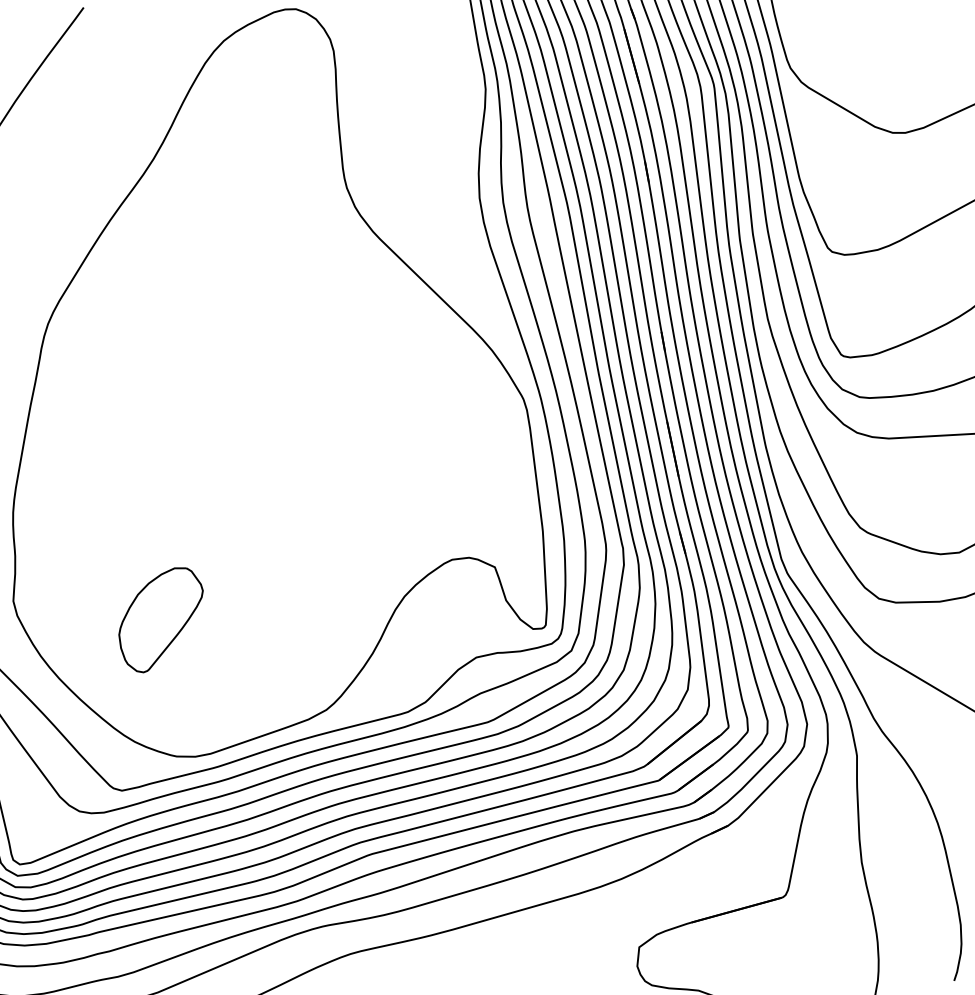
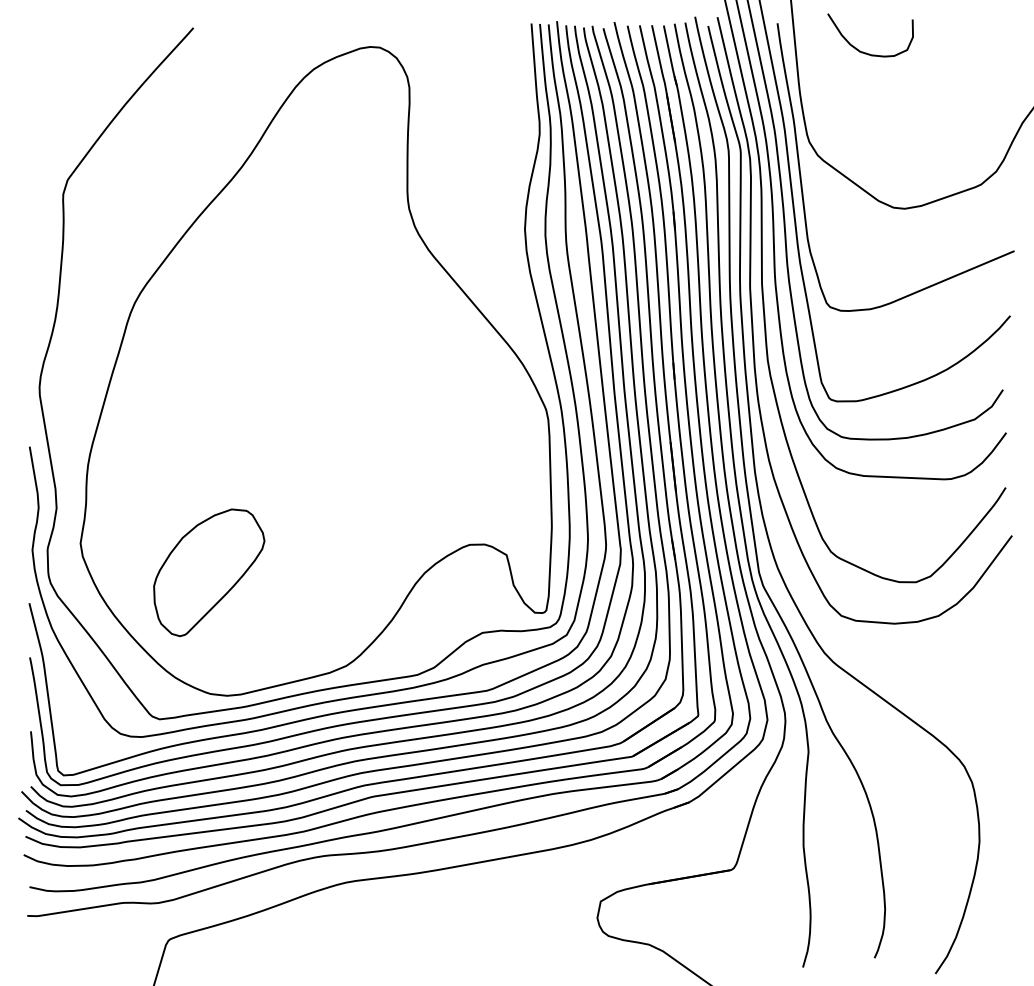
part: (161, 619) -> (209, 572), size x1.43

